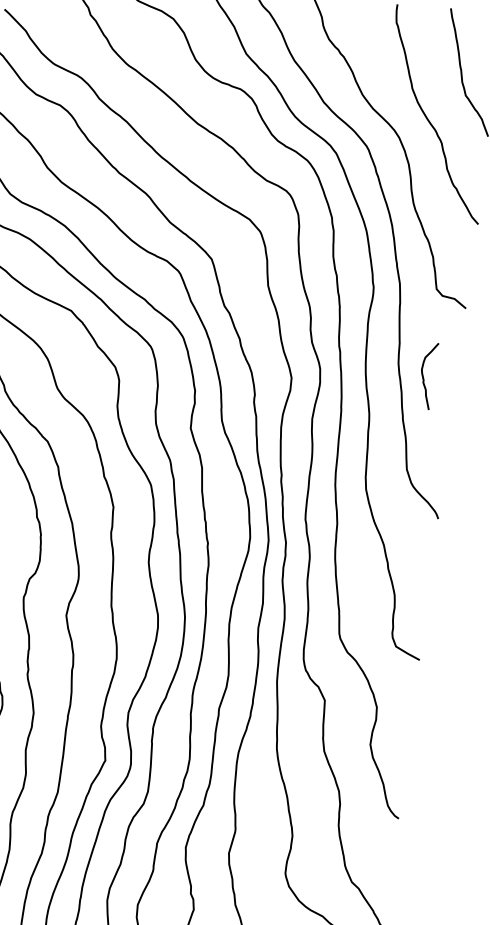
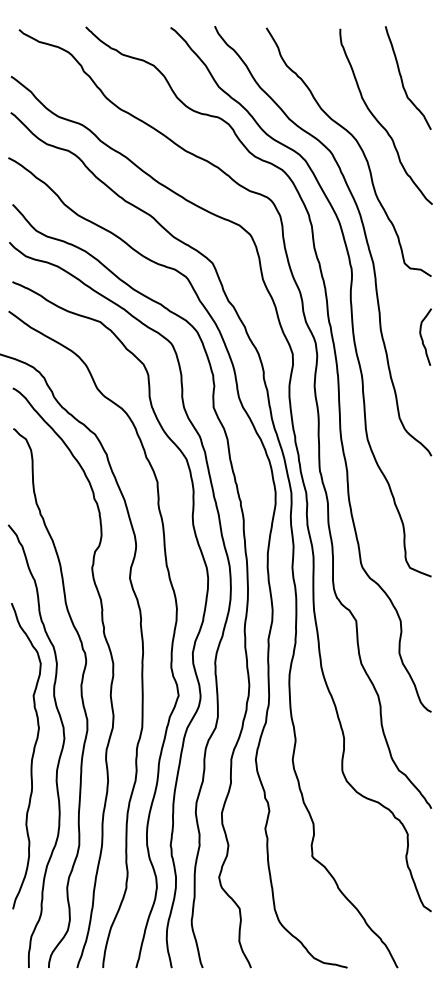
curve: (423, 375) -> (422, 337), moved

